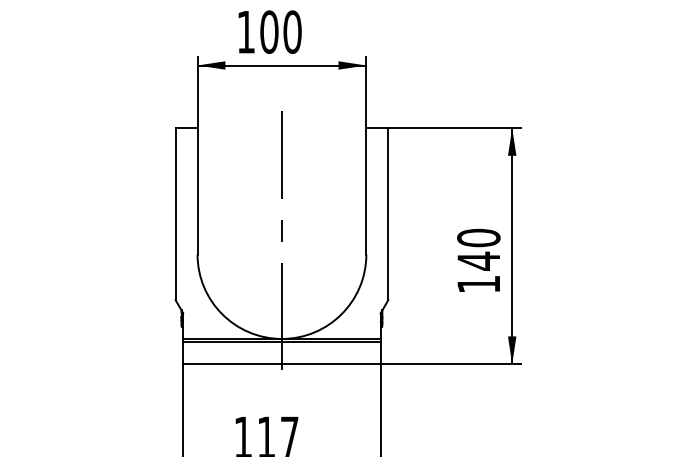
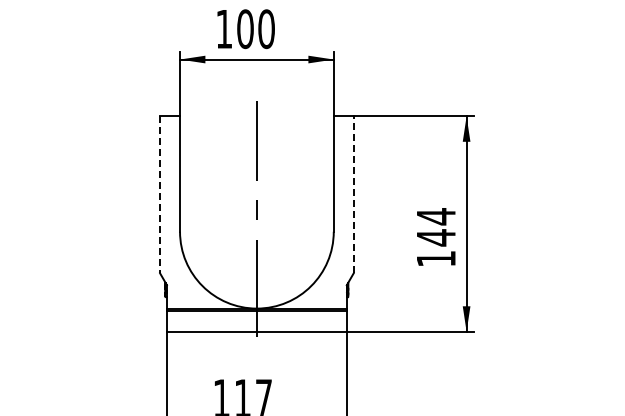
line: (388, 213) -> (353, 194), solid -> dashed
line: (176, 214) -> (160, 195), solid -> dashed
text: (479, 237) -> (436, 216), 140 -> 144

